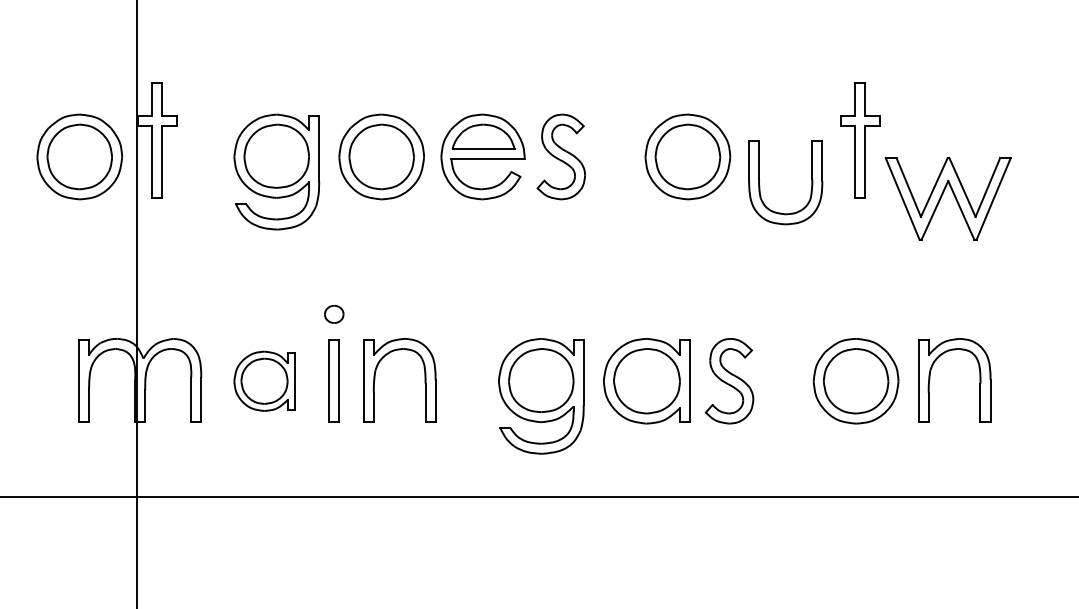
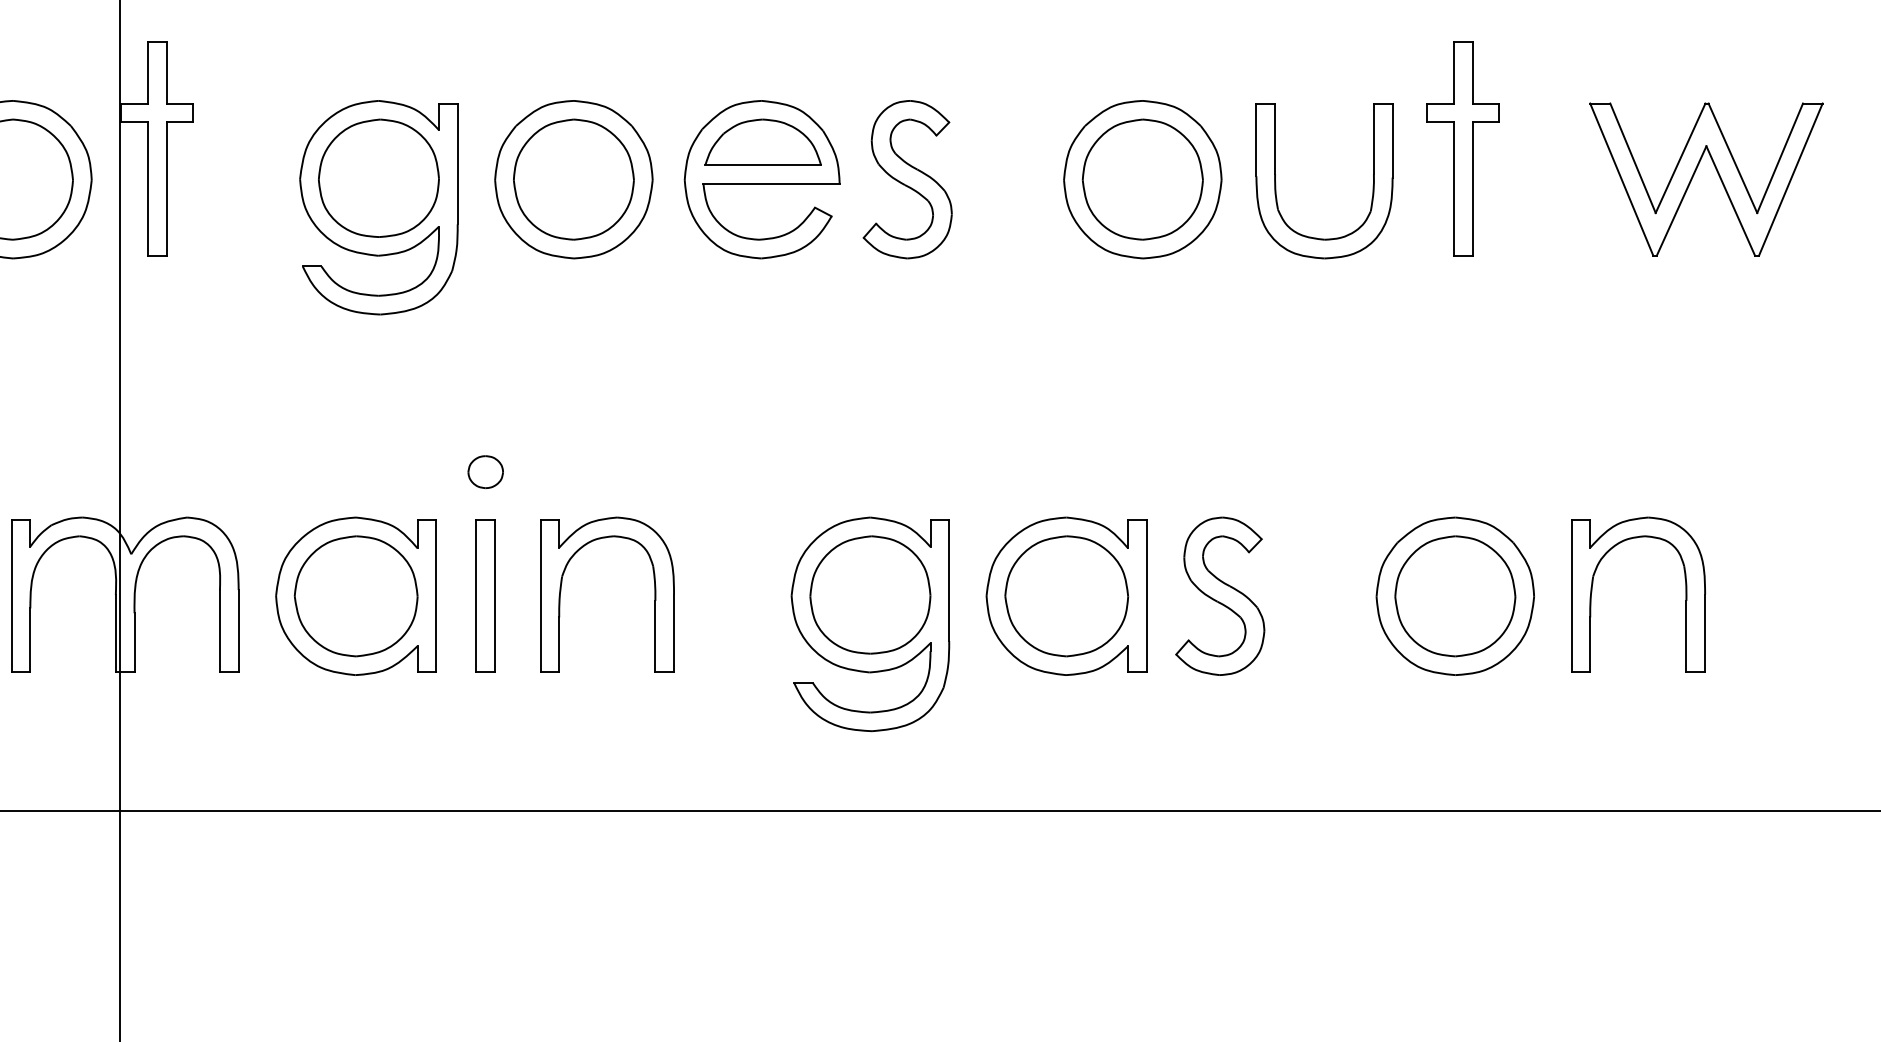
part: (760, 186) -> (1277, 188), moved
part: (947, 198) -> (1705, 178), moved
part: (264, 381) -> (356, 596), size x1.43

